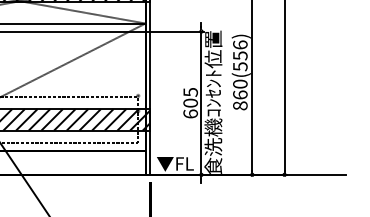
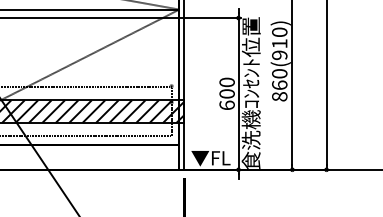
text: (240, 55) -> (279, 43), 860(556) -> 860(910)
text: (190, 91) -> (226, 81), 605 -> 600

